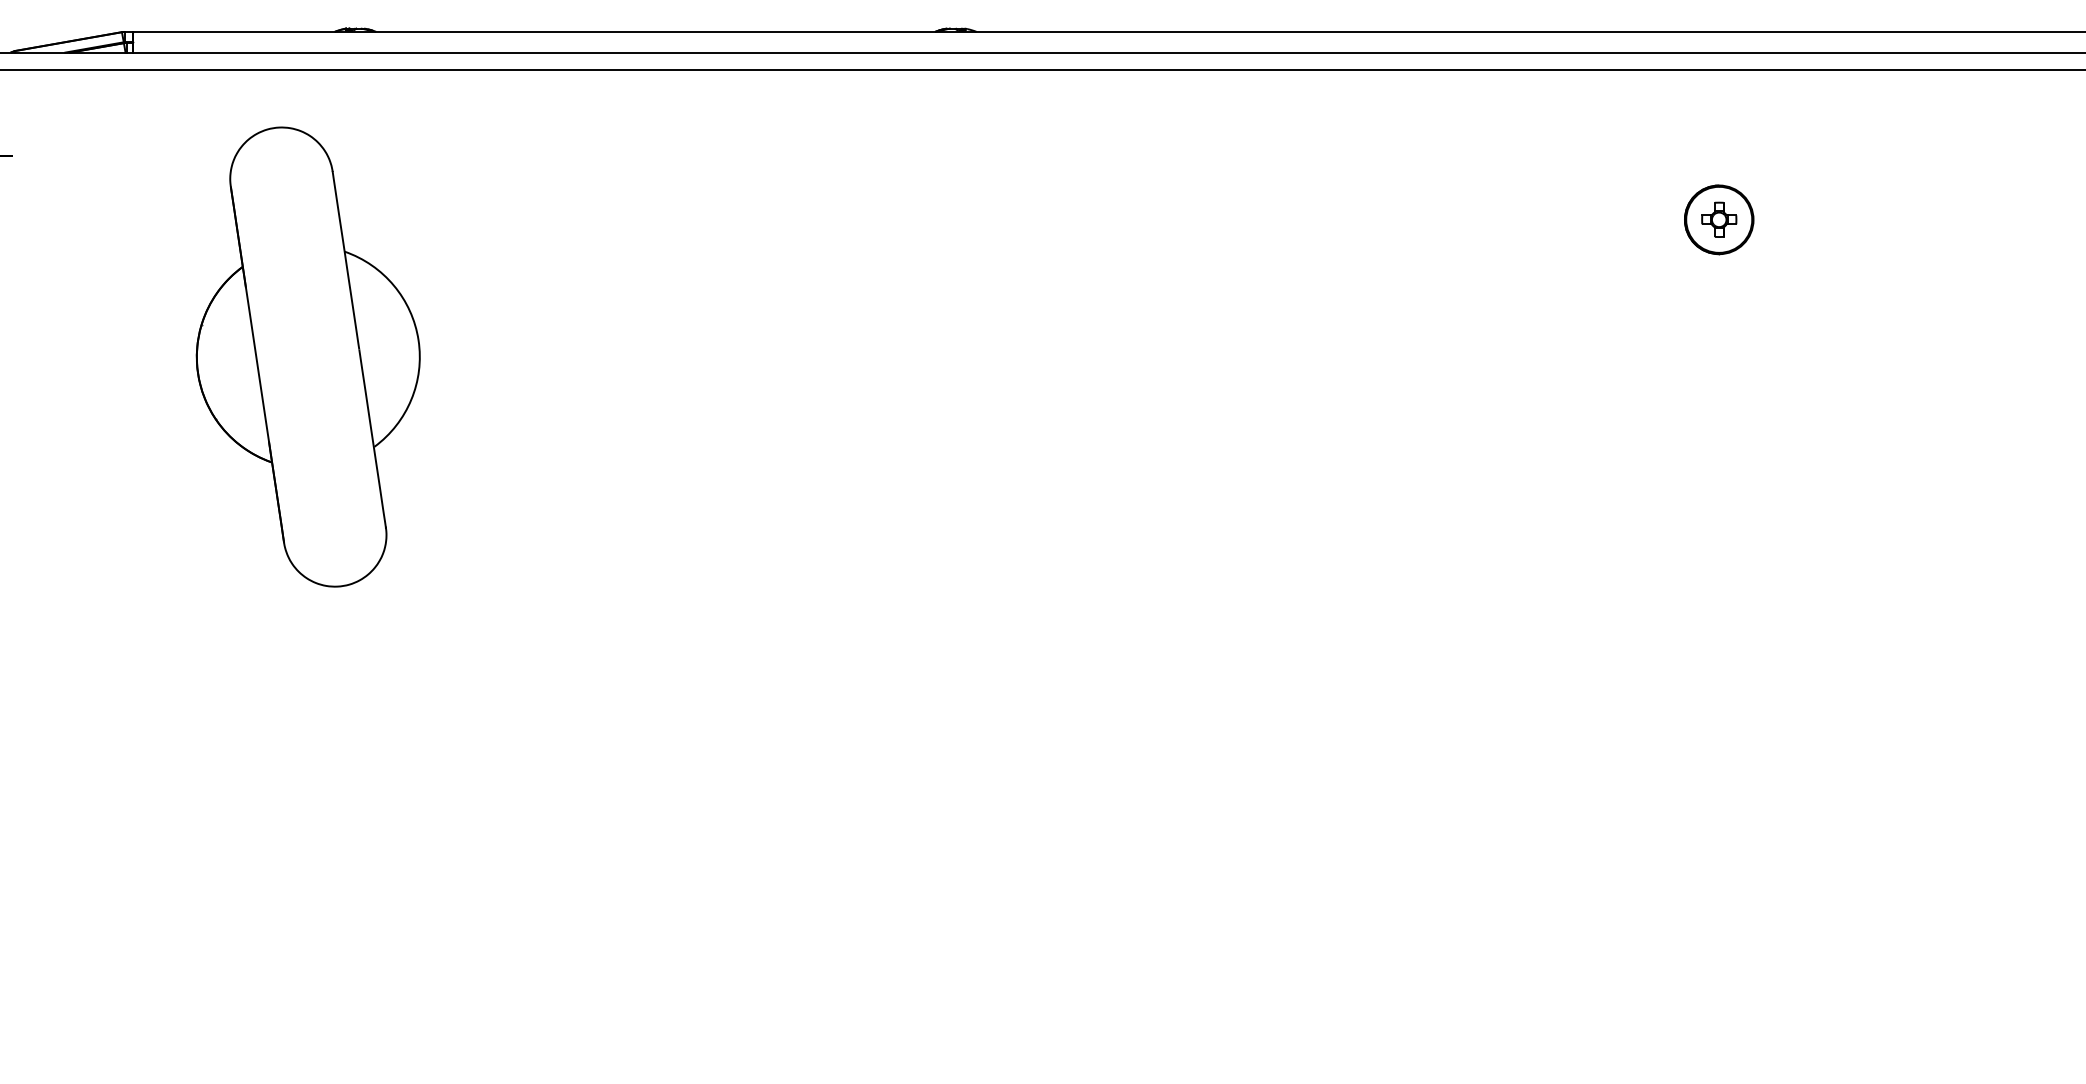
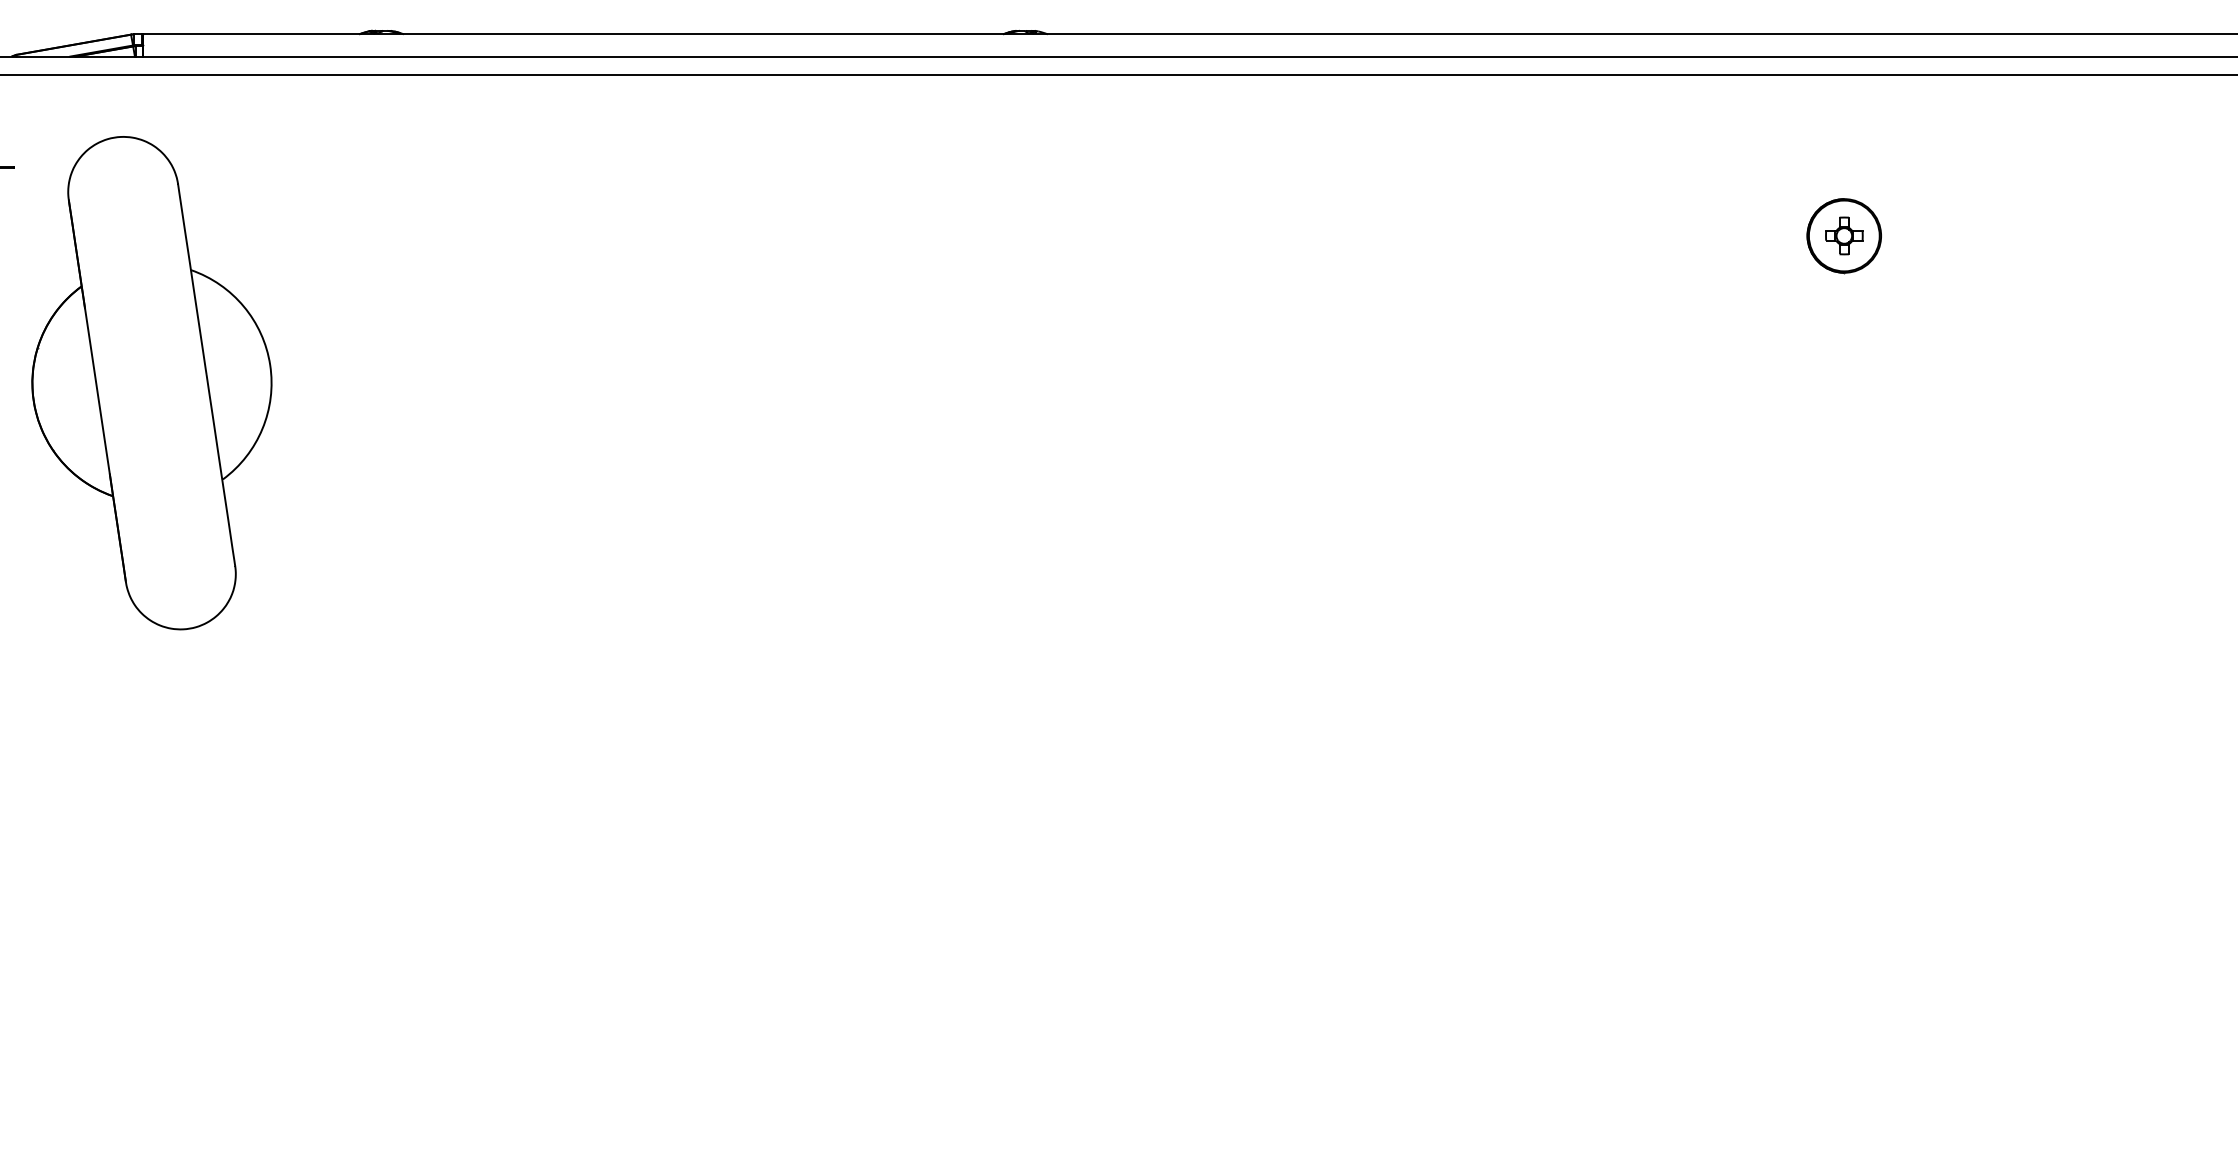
part: (307, 357) -> (151, 383), moved

